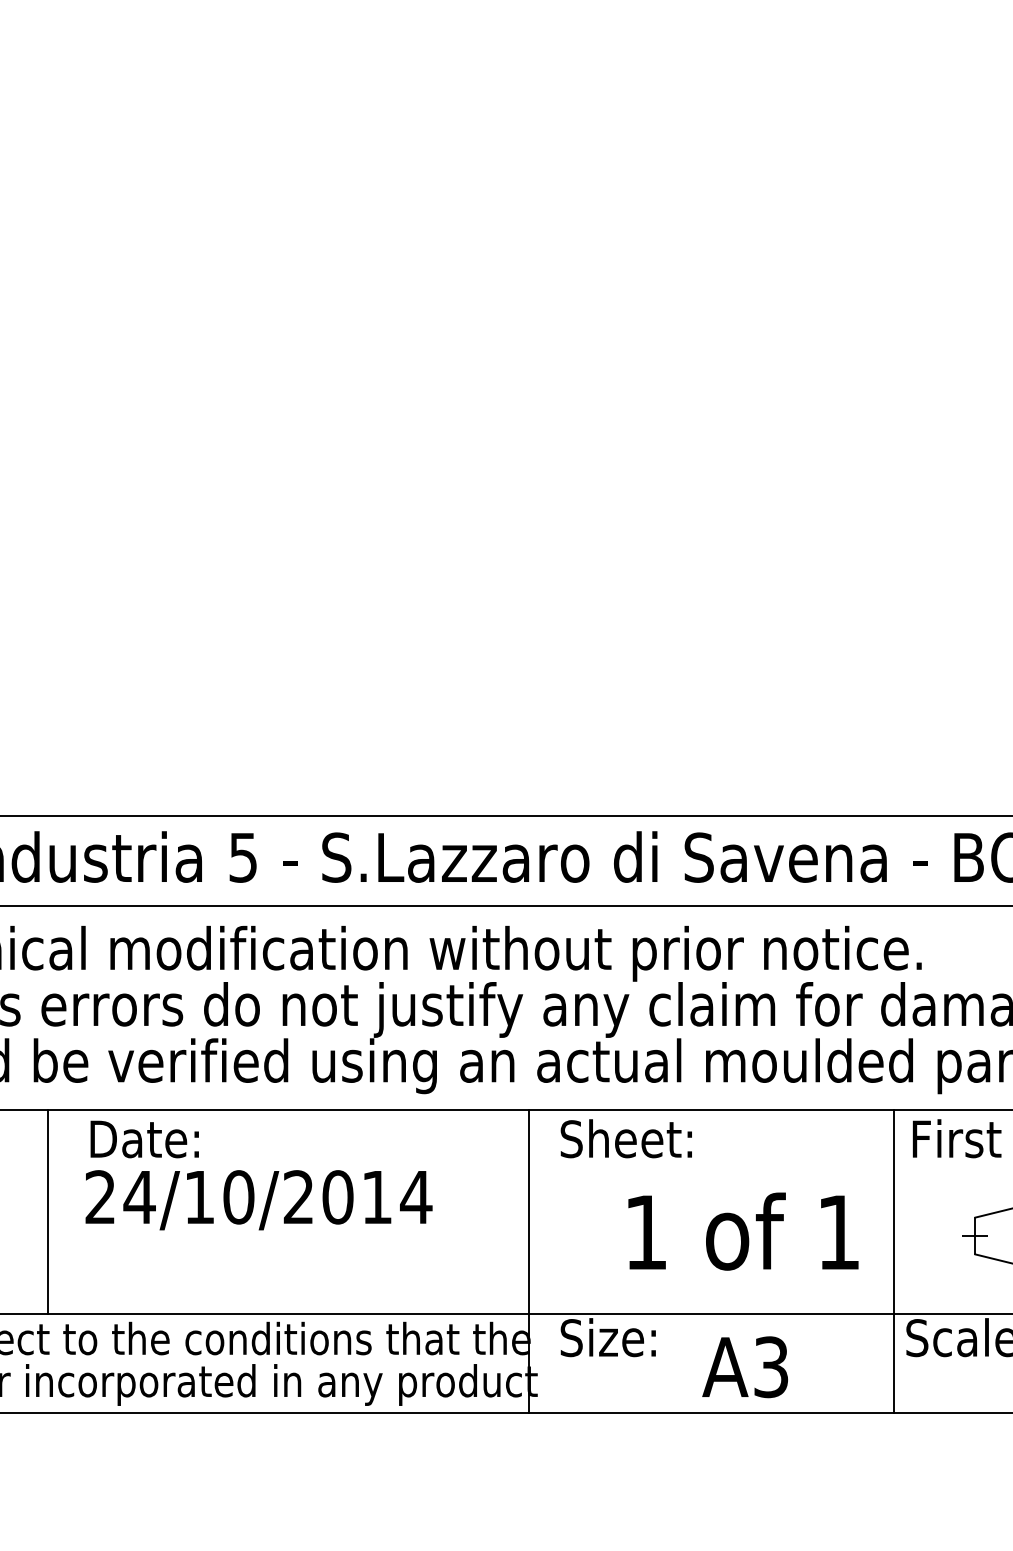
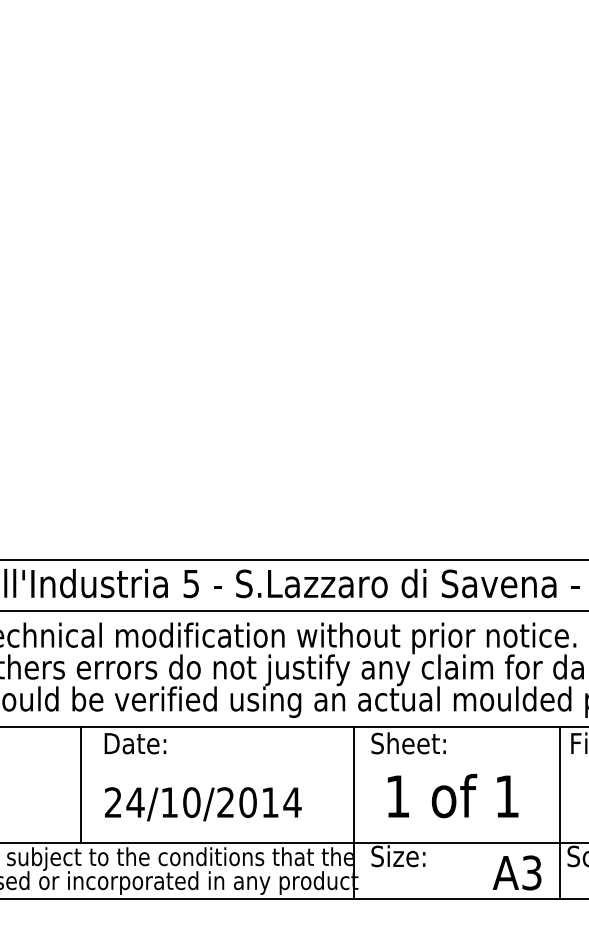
text: (259, 1200) -> (203, 804), moved
text: (742, 1232) -> (452, 796), moved
text: (744, 1366) -> (516, 872), moved

